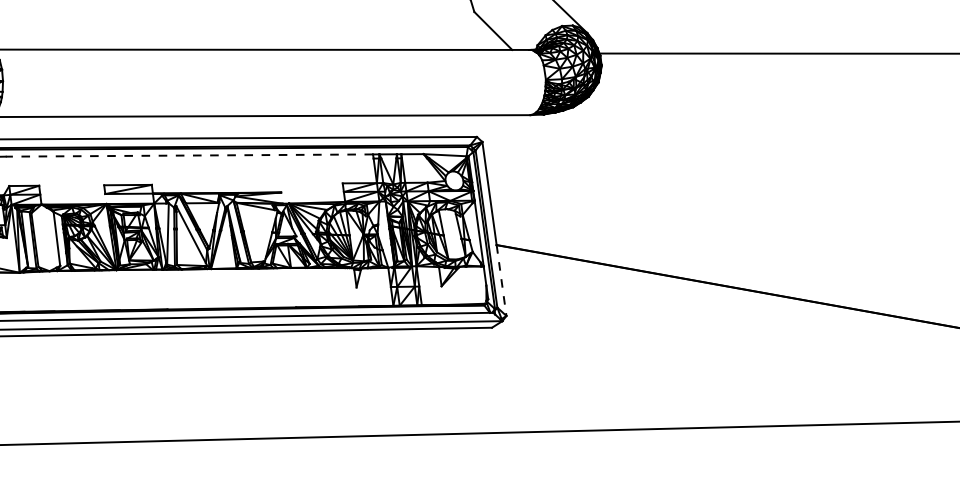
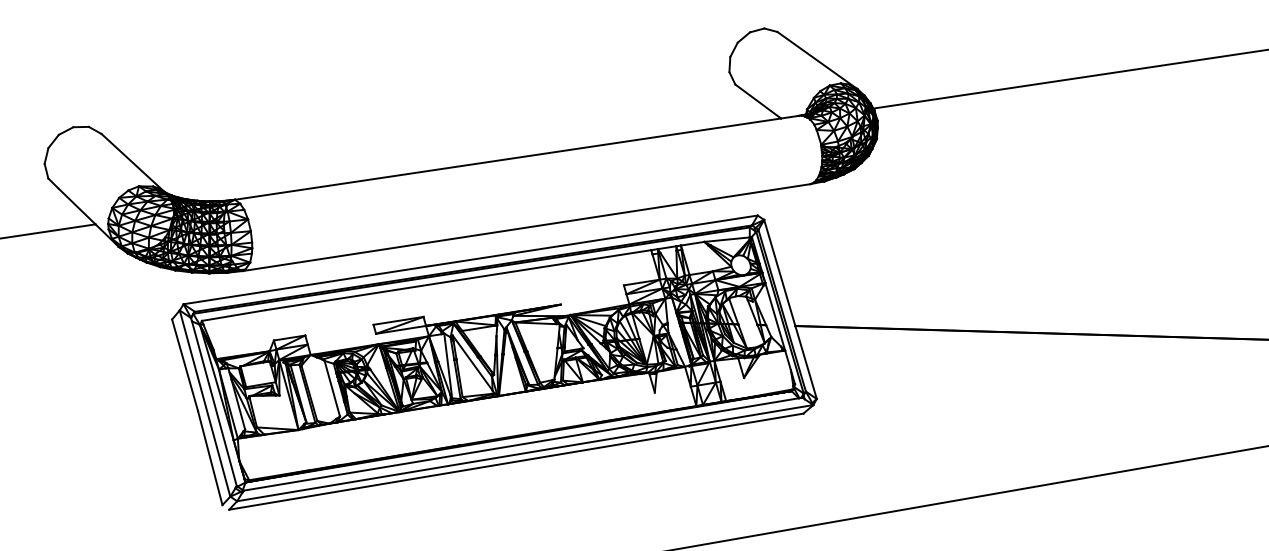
line: (188, 155) -> (457, 280), dashed -> solid
line: (501, 280) -> (806, 362), dashed -> solid

